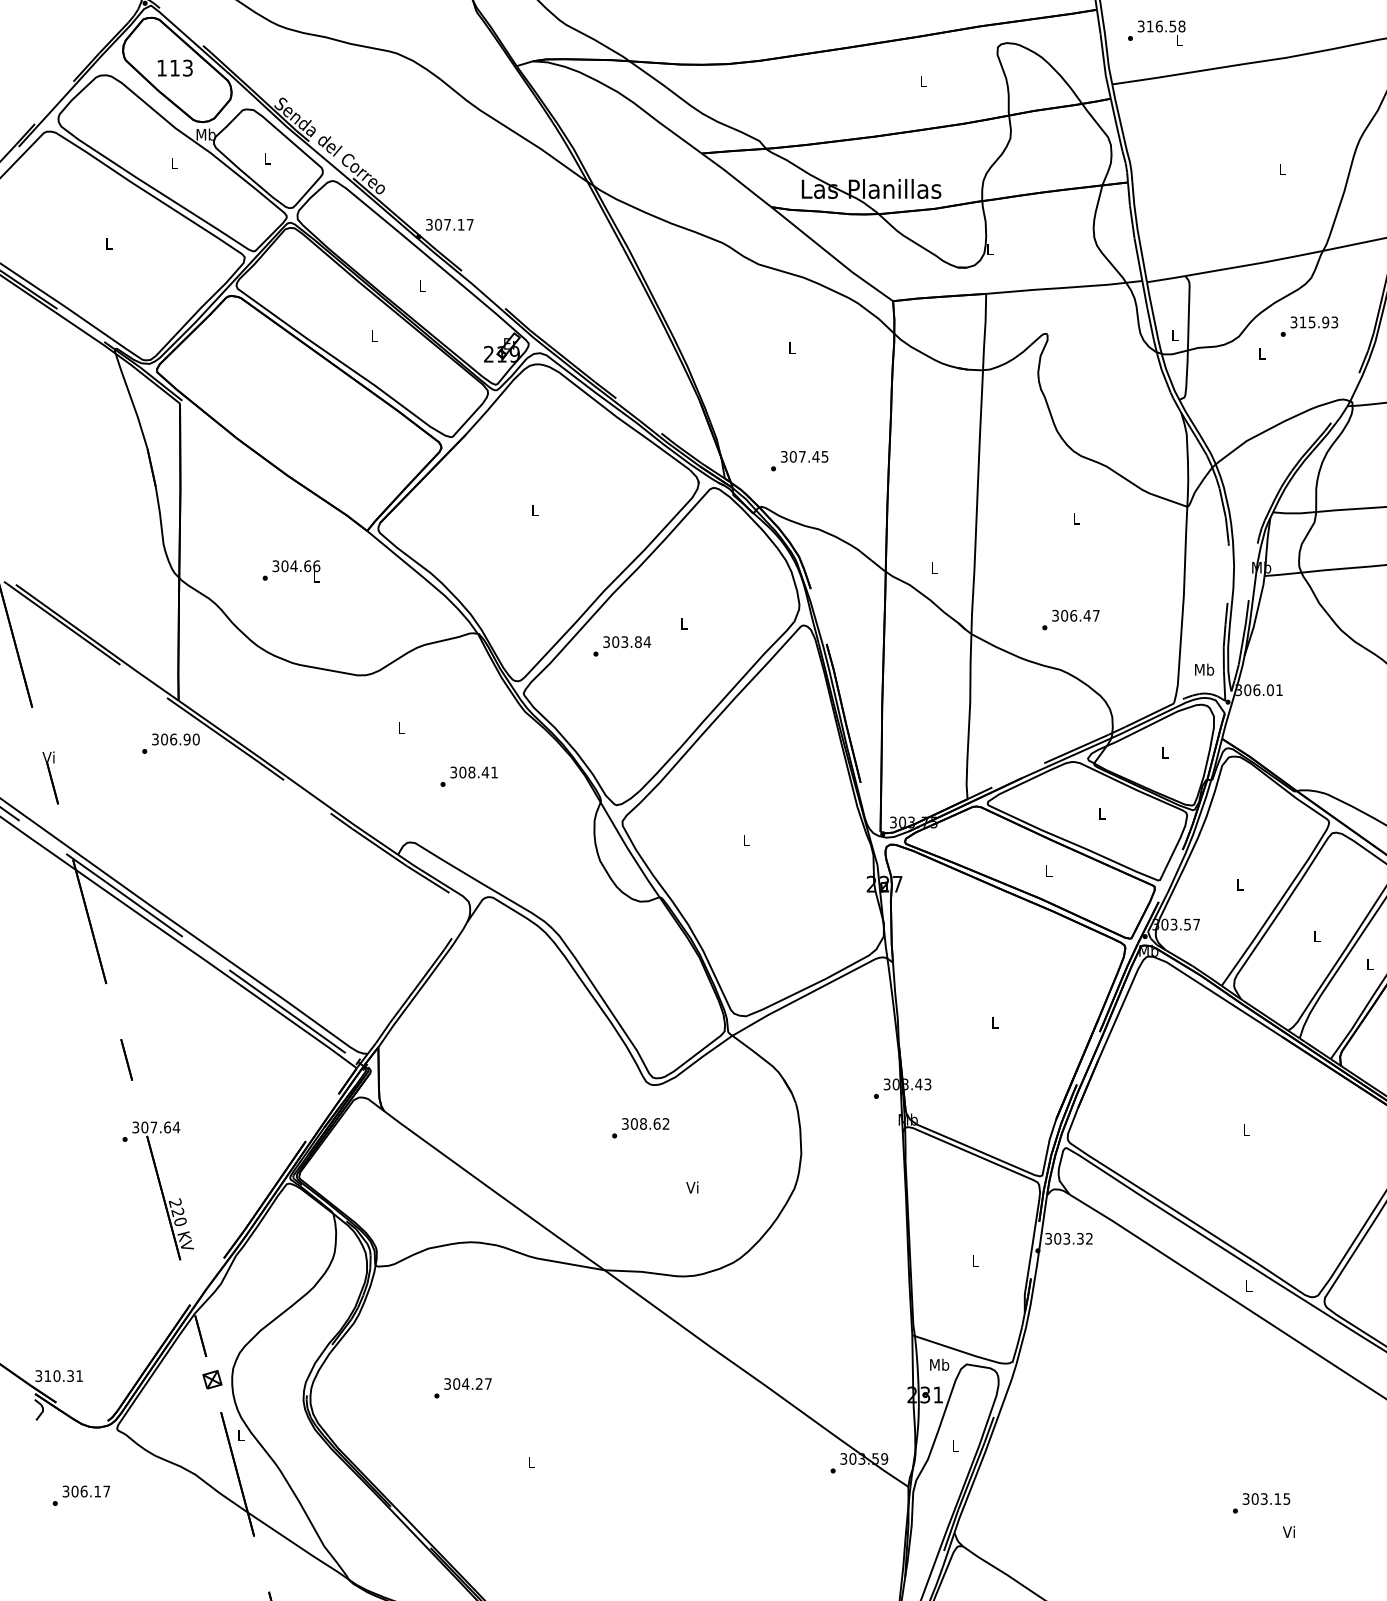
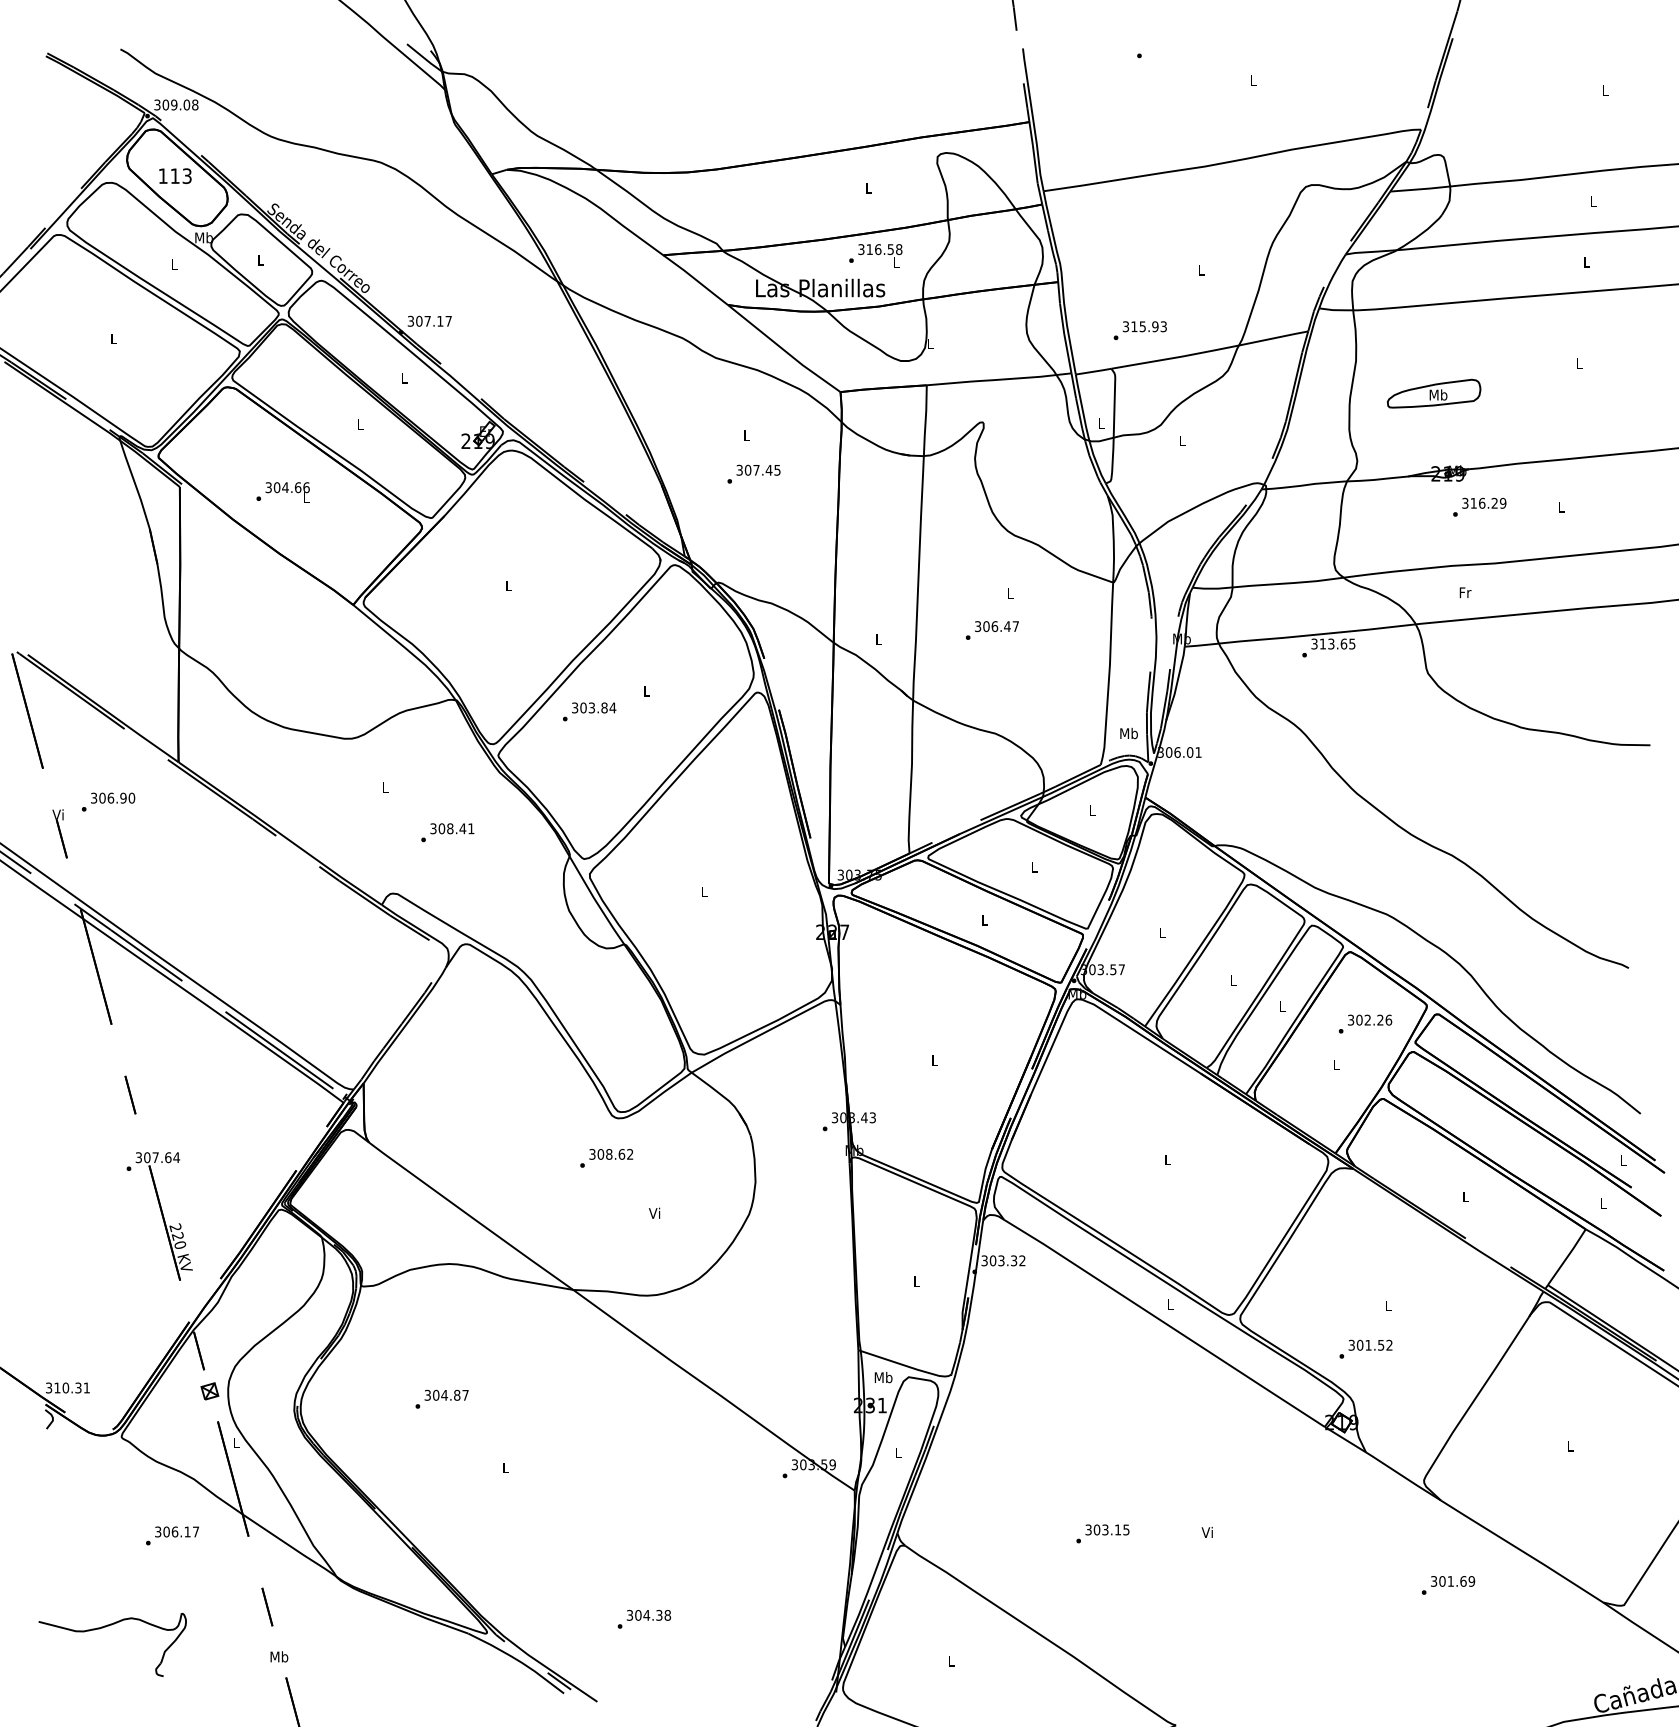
text: (1156, 32) -> (875, 255), moved
text: (1308, 326) -> (1139, 330), moved
text: (799, 460) -> (753, 473), moved
text: (290, 571) -> (282, 492), moved
text: (1071, 620) -> (992, 630), moved
text: (170, 743) -> (108, 801), moved
text: (479, 1384) -> (457, 1395), 304.27 -> 304.87
text: (81, 1495) -> (172, 1535), moved
text: (1261, 1502) -> (1102, 1533), moved

